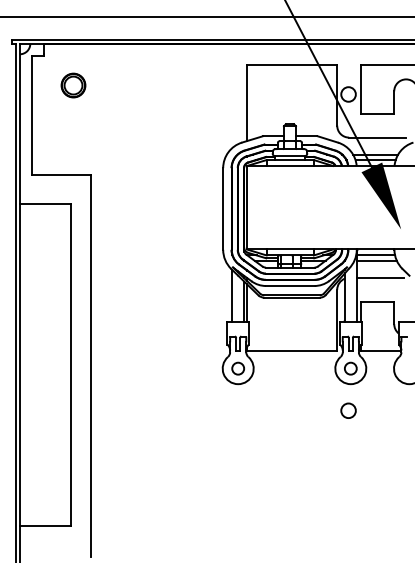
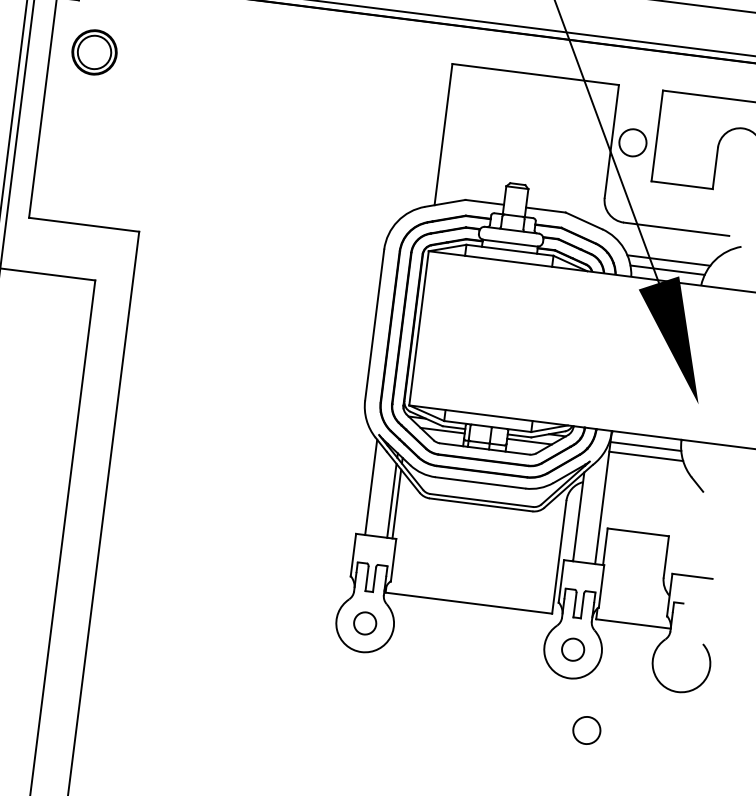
part: (73, 85) -> (94, 52), moved
line: (379, 277) -> (647, 488), removed
circle: (348, 410) -> (586, 729), moved

